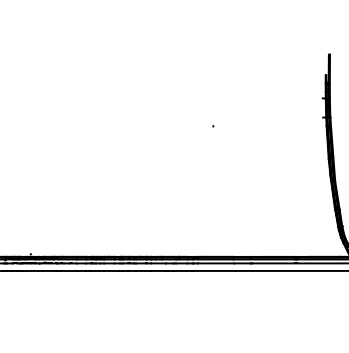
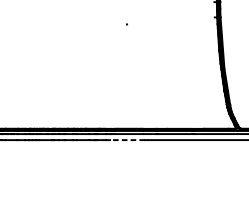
line: (214, 270) -> (127, 139), solid -> dashed

